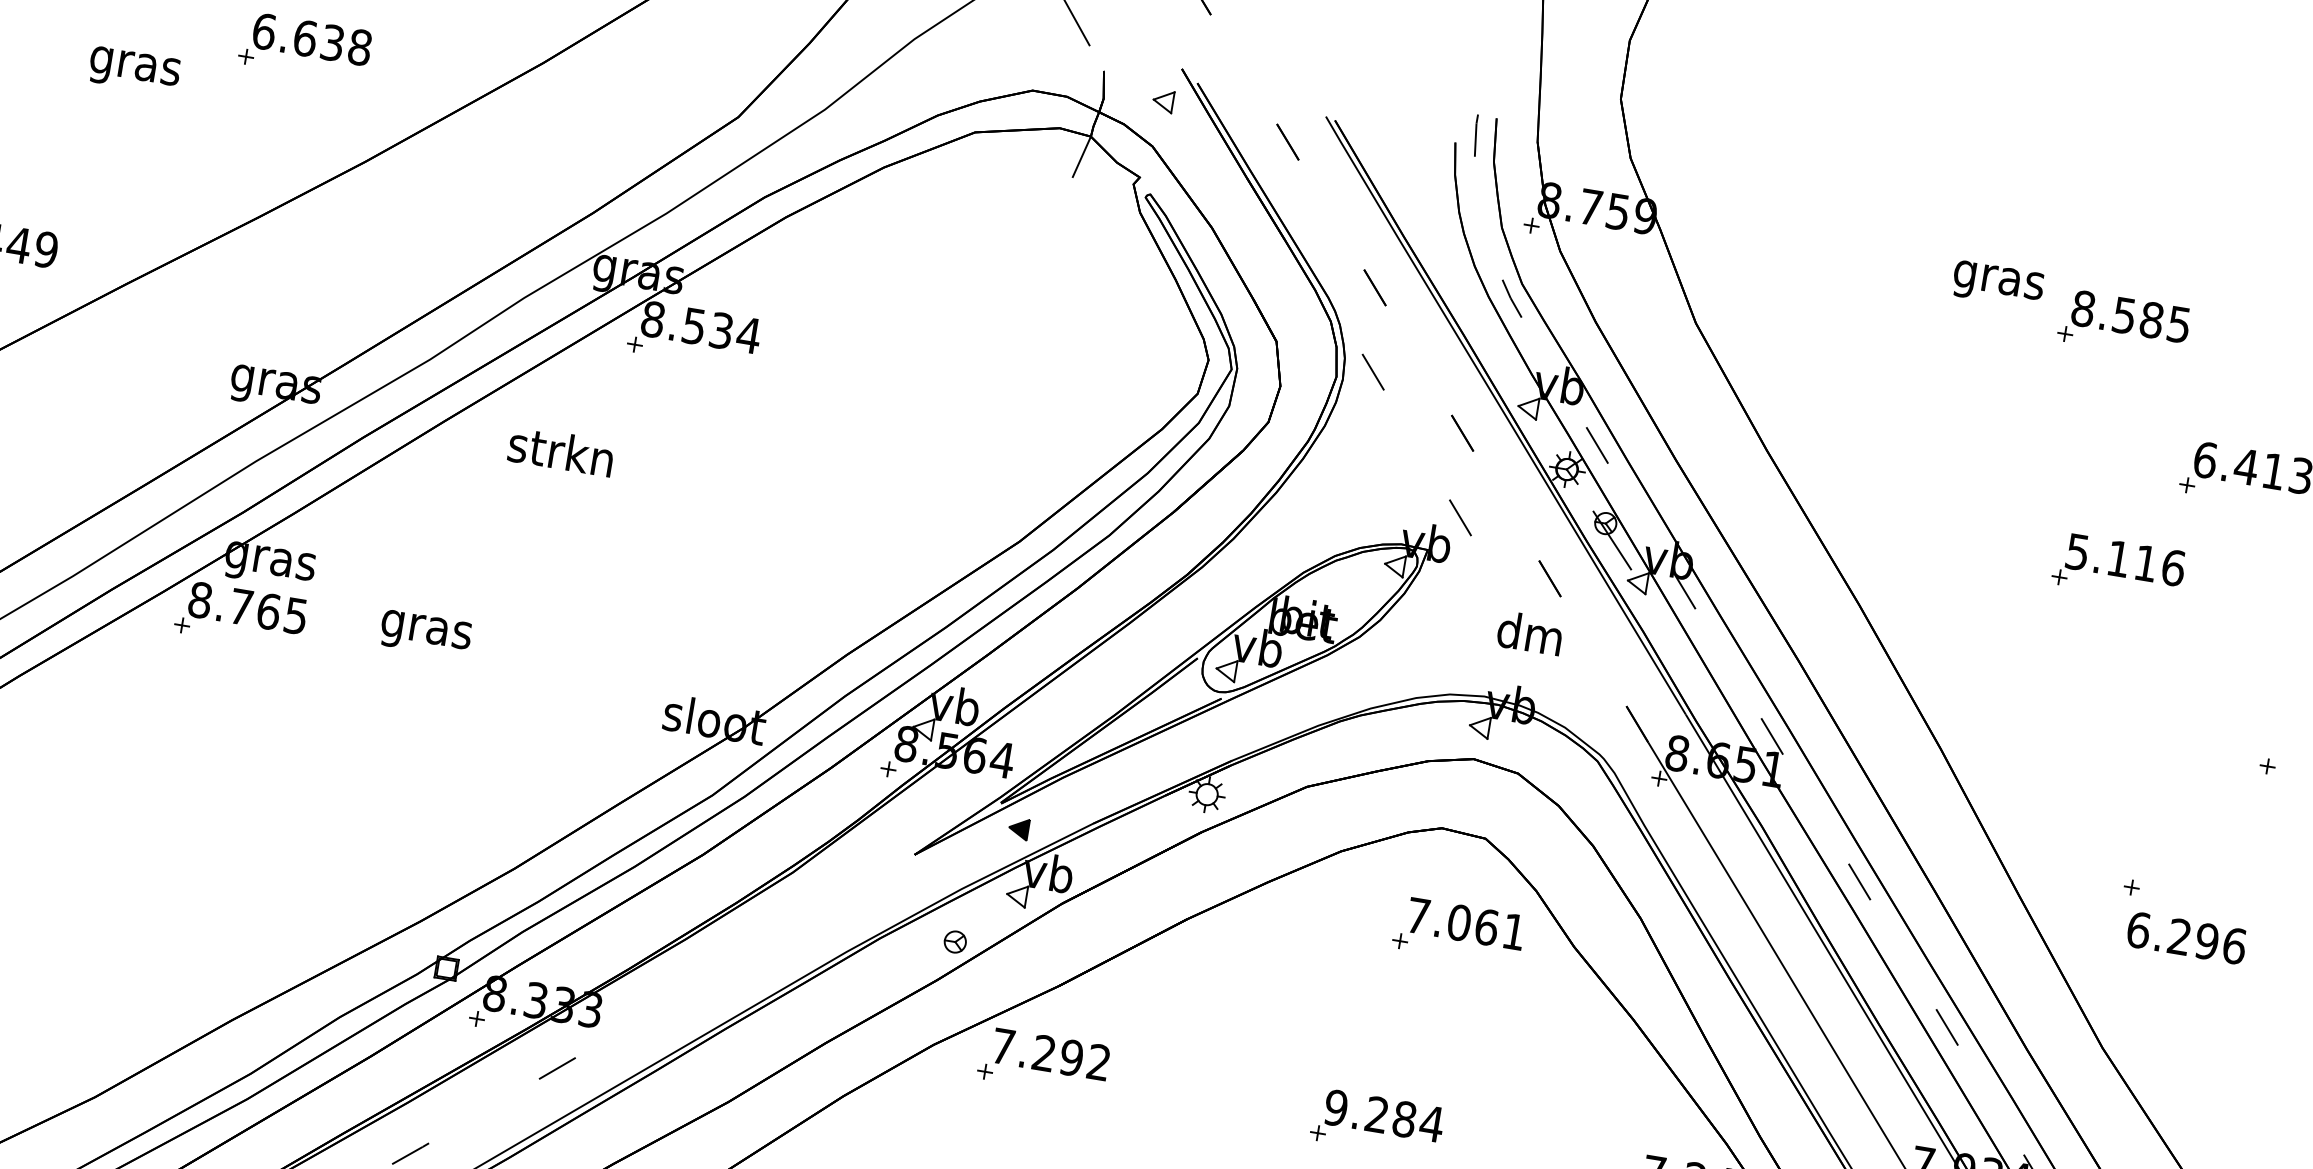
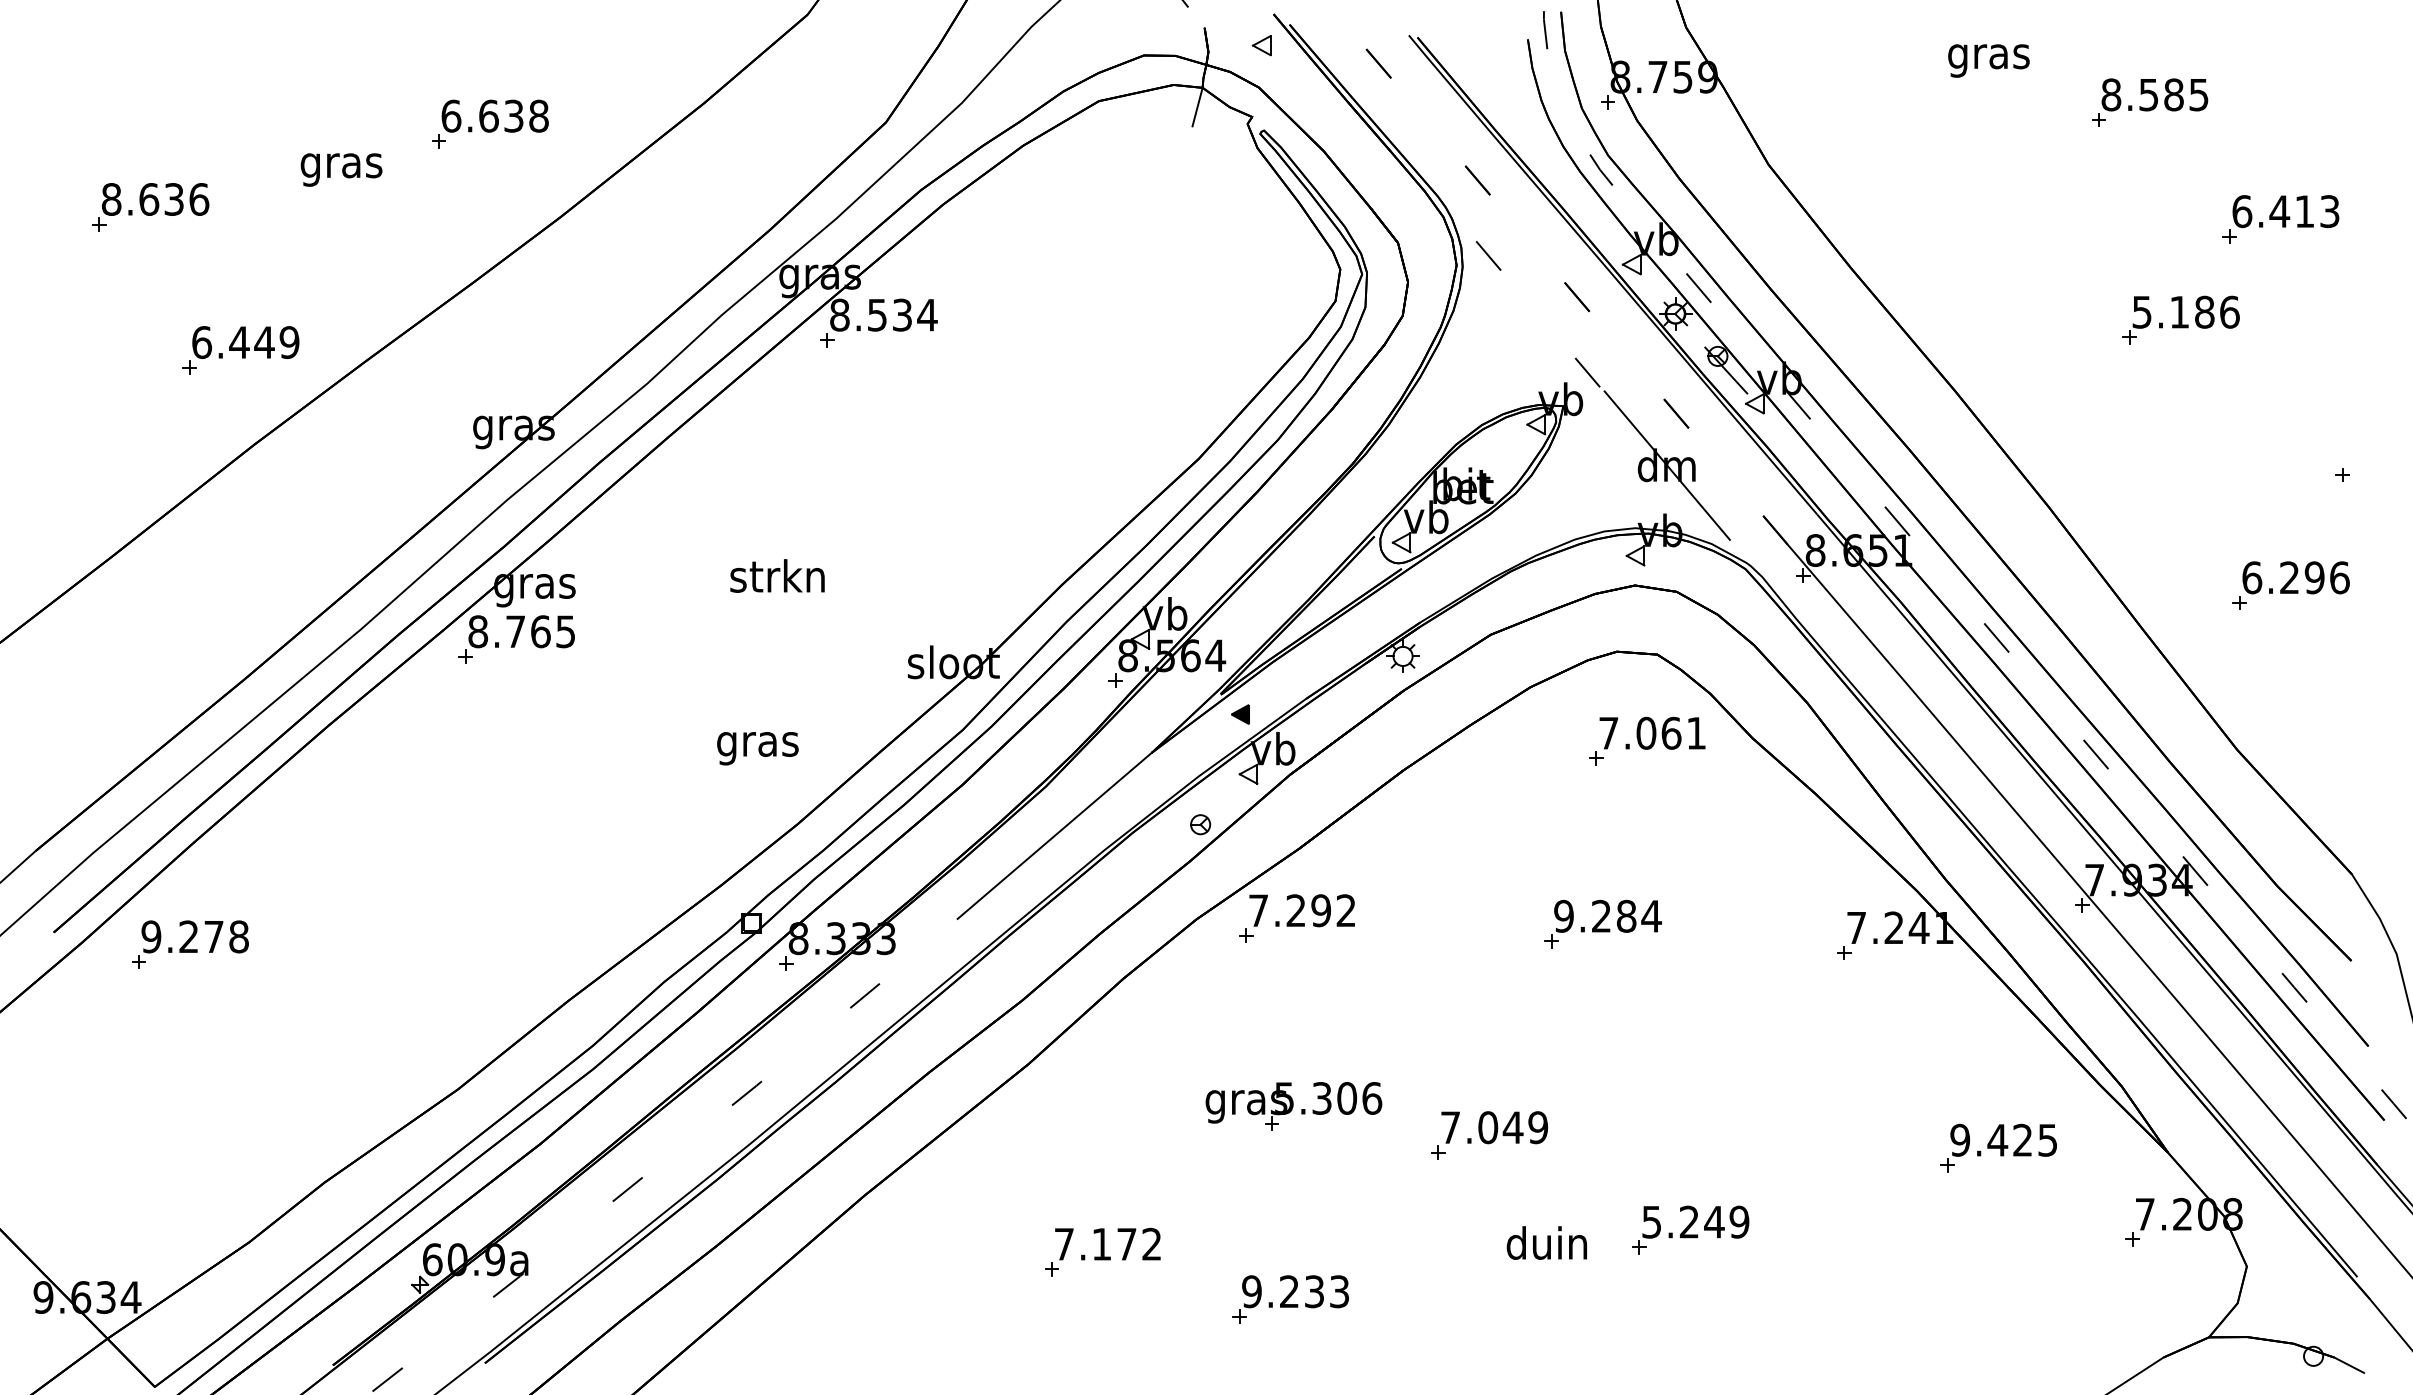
text: (1997, 284) -> (1988, 60), moved
text: (561, 450) -> (777, 575), moved
text: (2146, 562) -> (2204, 311), 5.116 -> 5.186
text: (425, 633) -> (757, 748), moved
line: (1529, 633) -> (1666, 465), added
line: (793, 927) -> (1054, 835), added
text: (2186, 937) -> (2295, 577), moved

